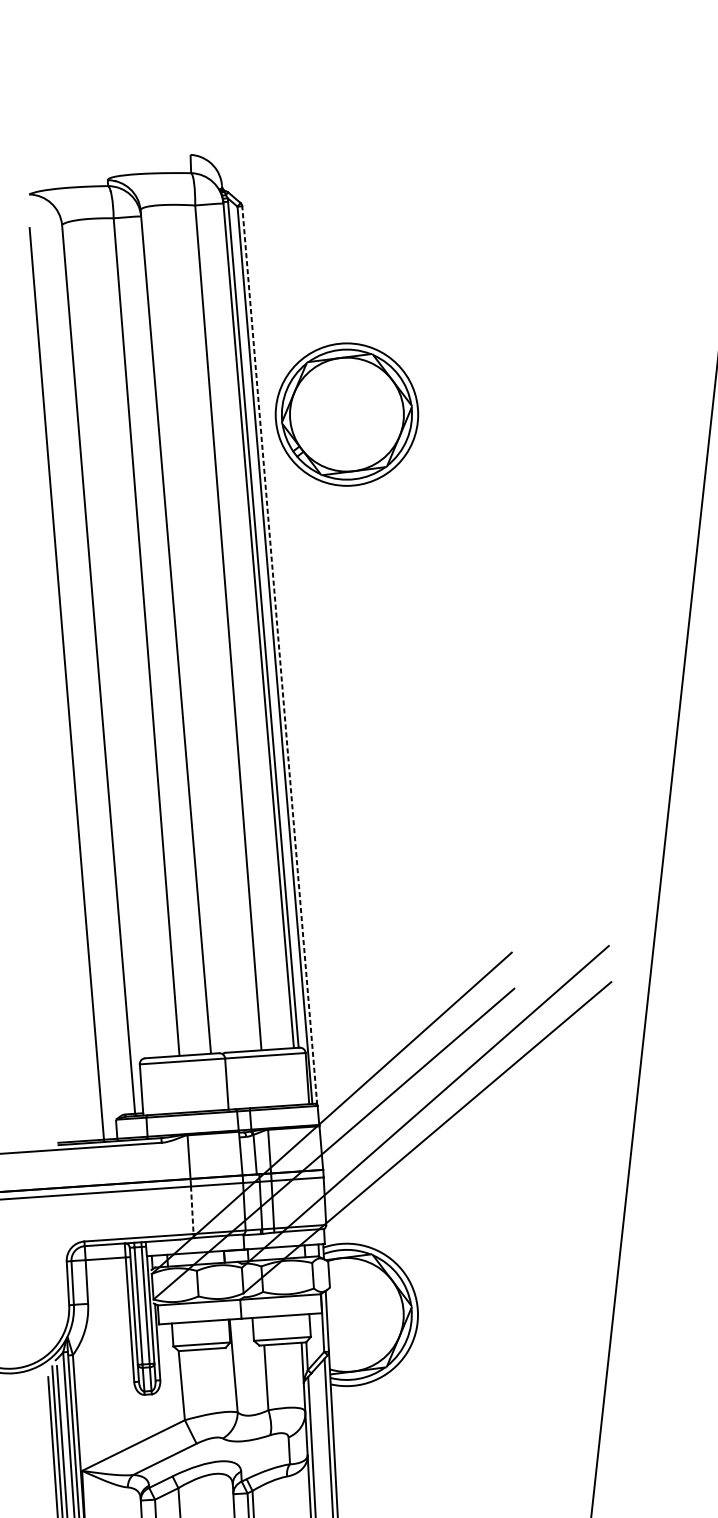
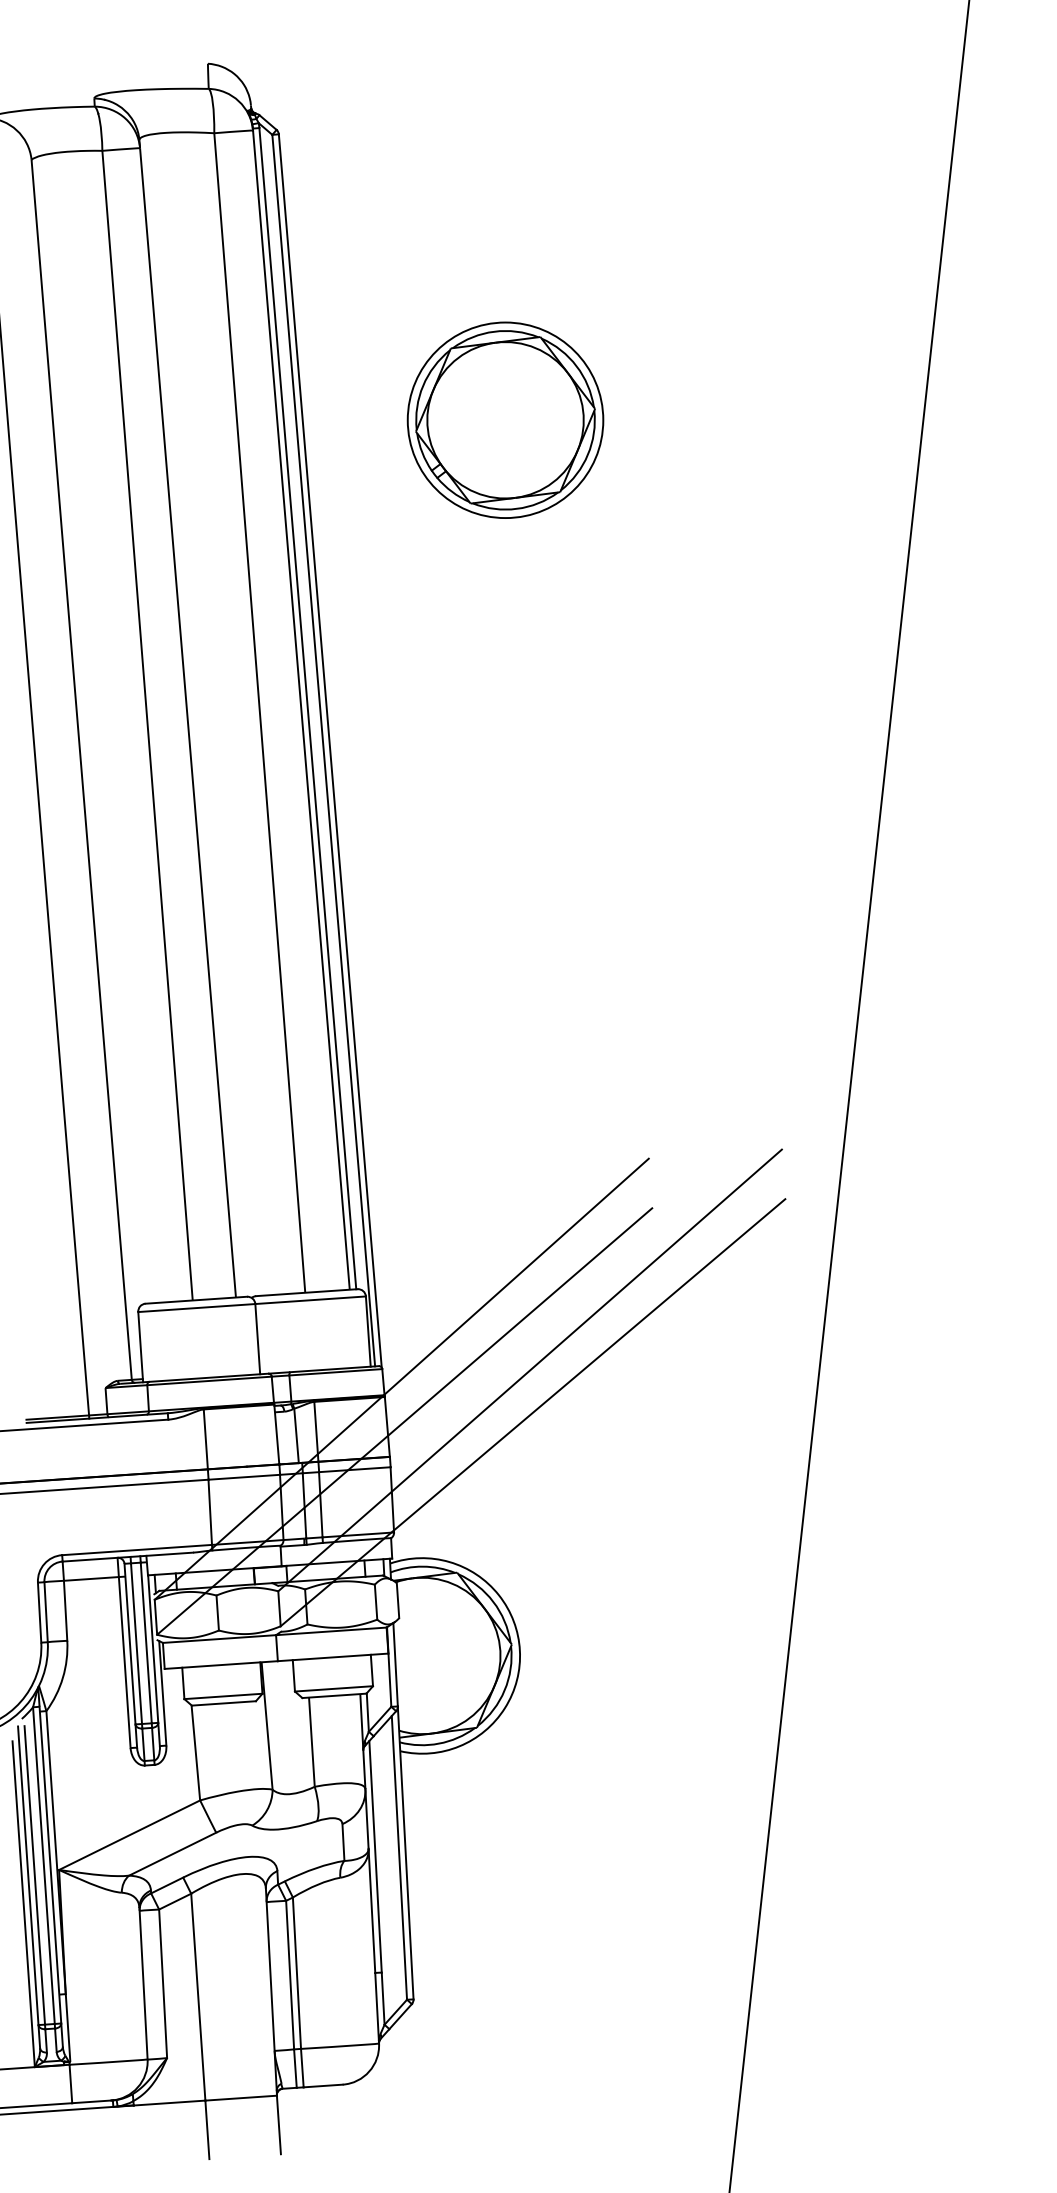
part: (346, 414) -> (505, 419), moved
line: (279, 655) -> (330, 750), dashed -> solid
line: (192, 1210) -> (210, 1512), dashed -> solid

